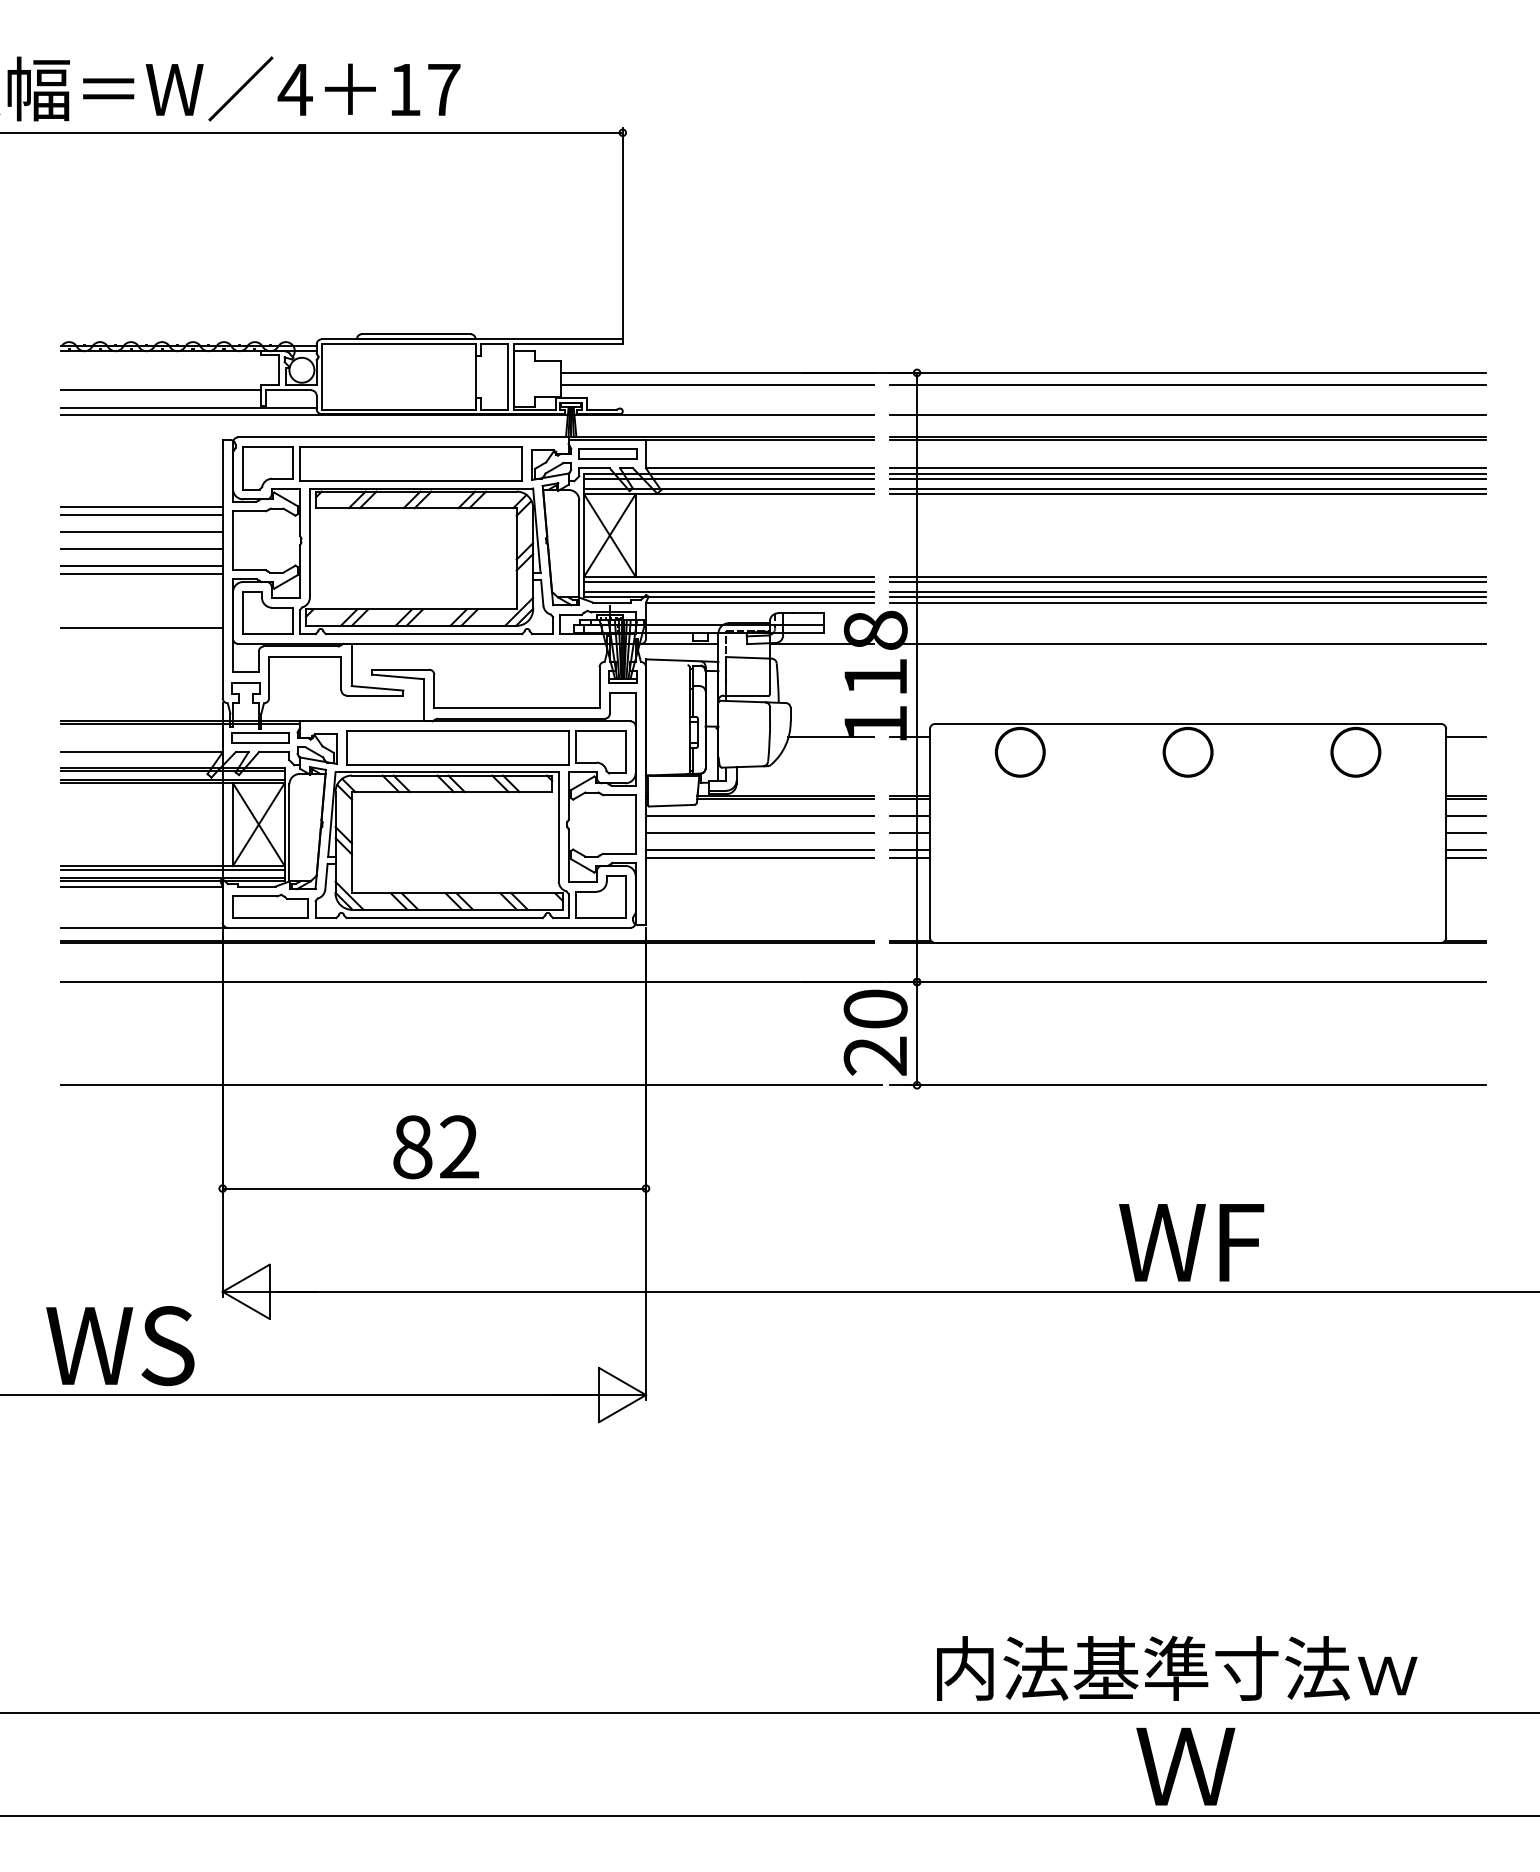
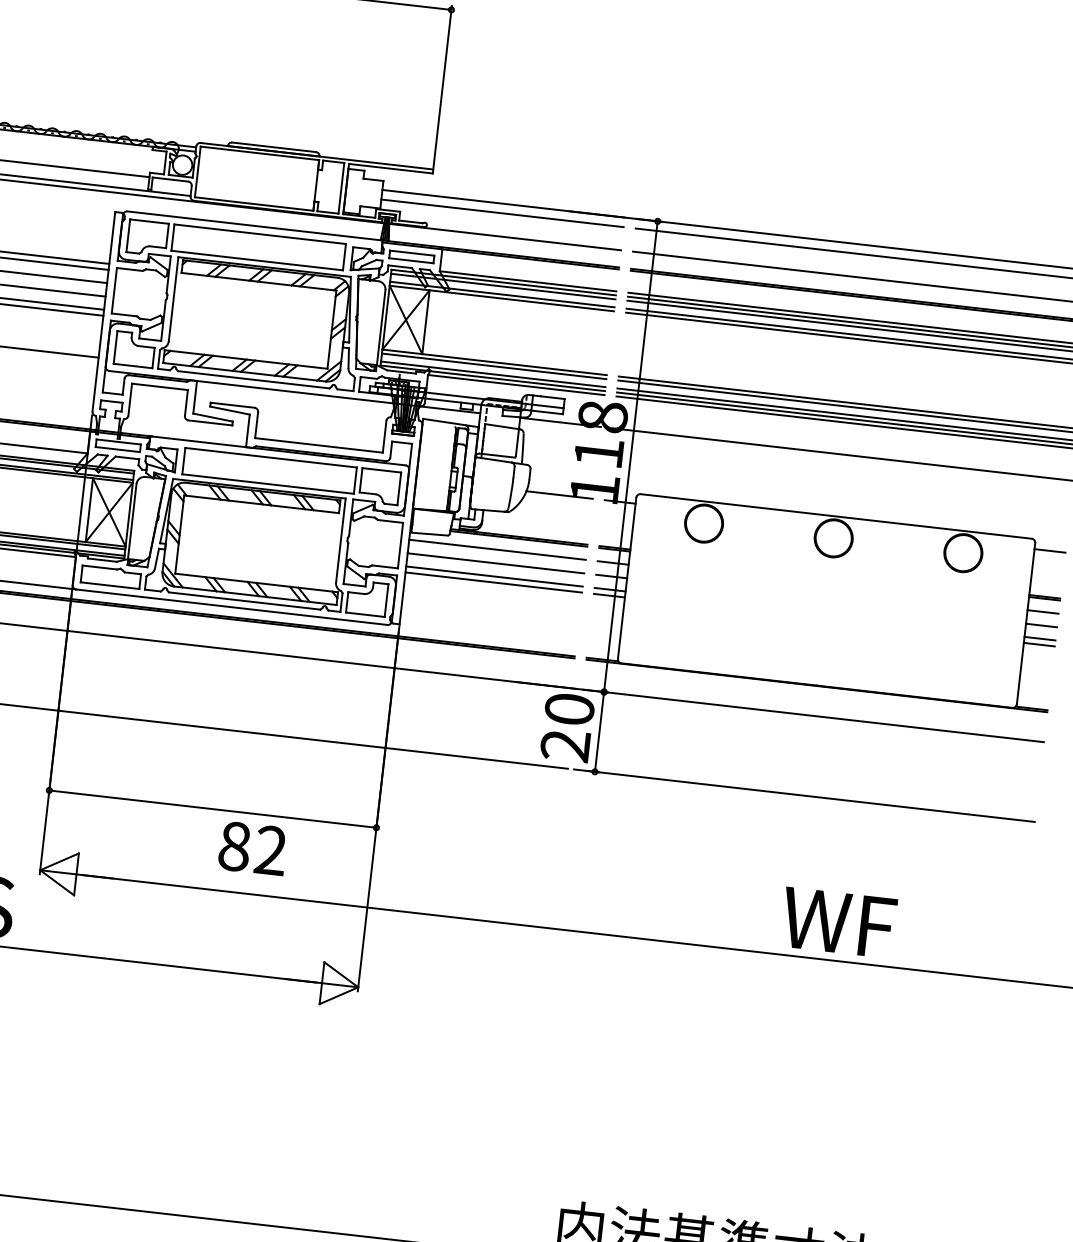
text: (435, 1147) -> (252, 848), moved
text: (1191, 1242) -> (838, 922), moved

